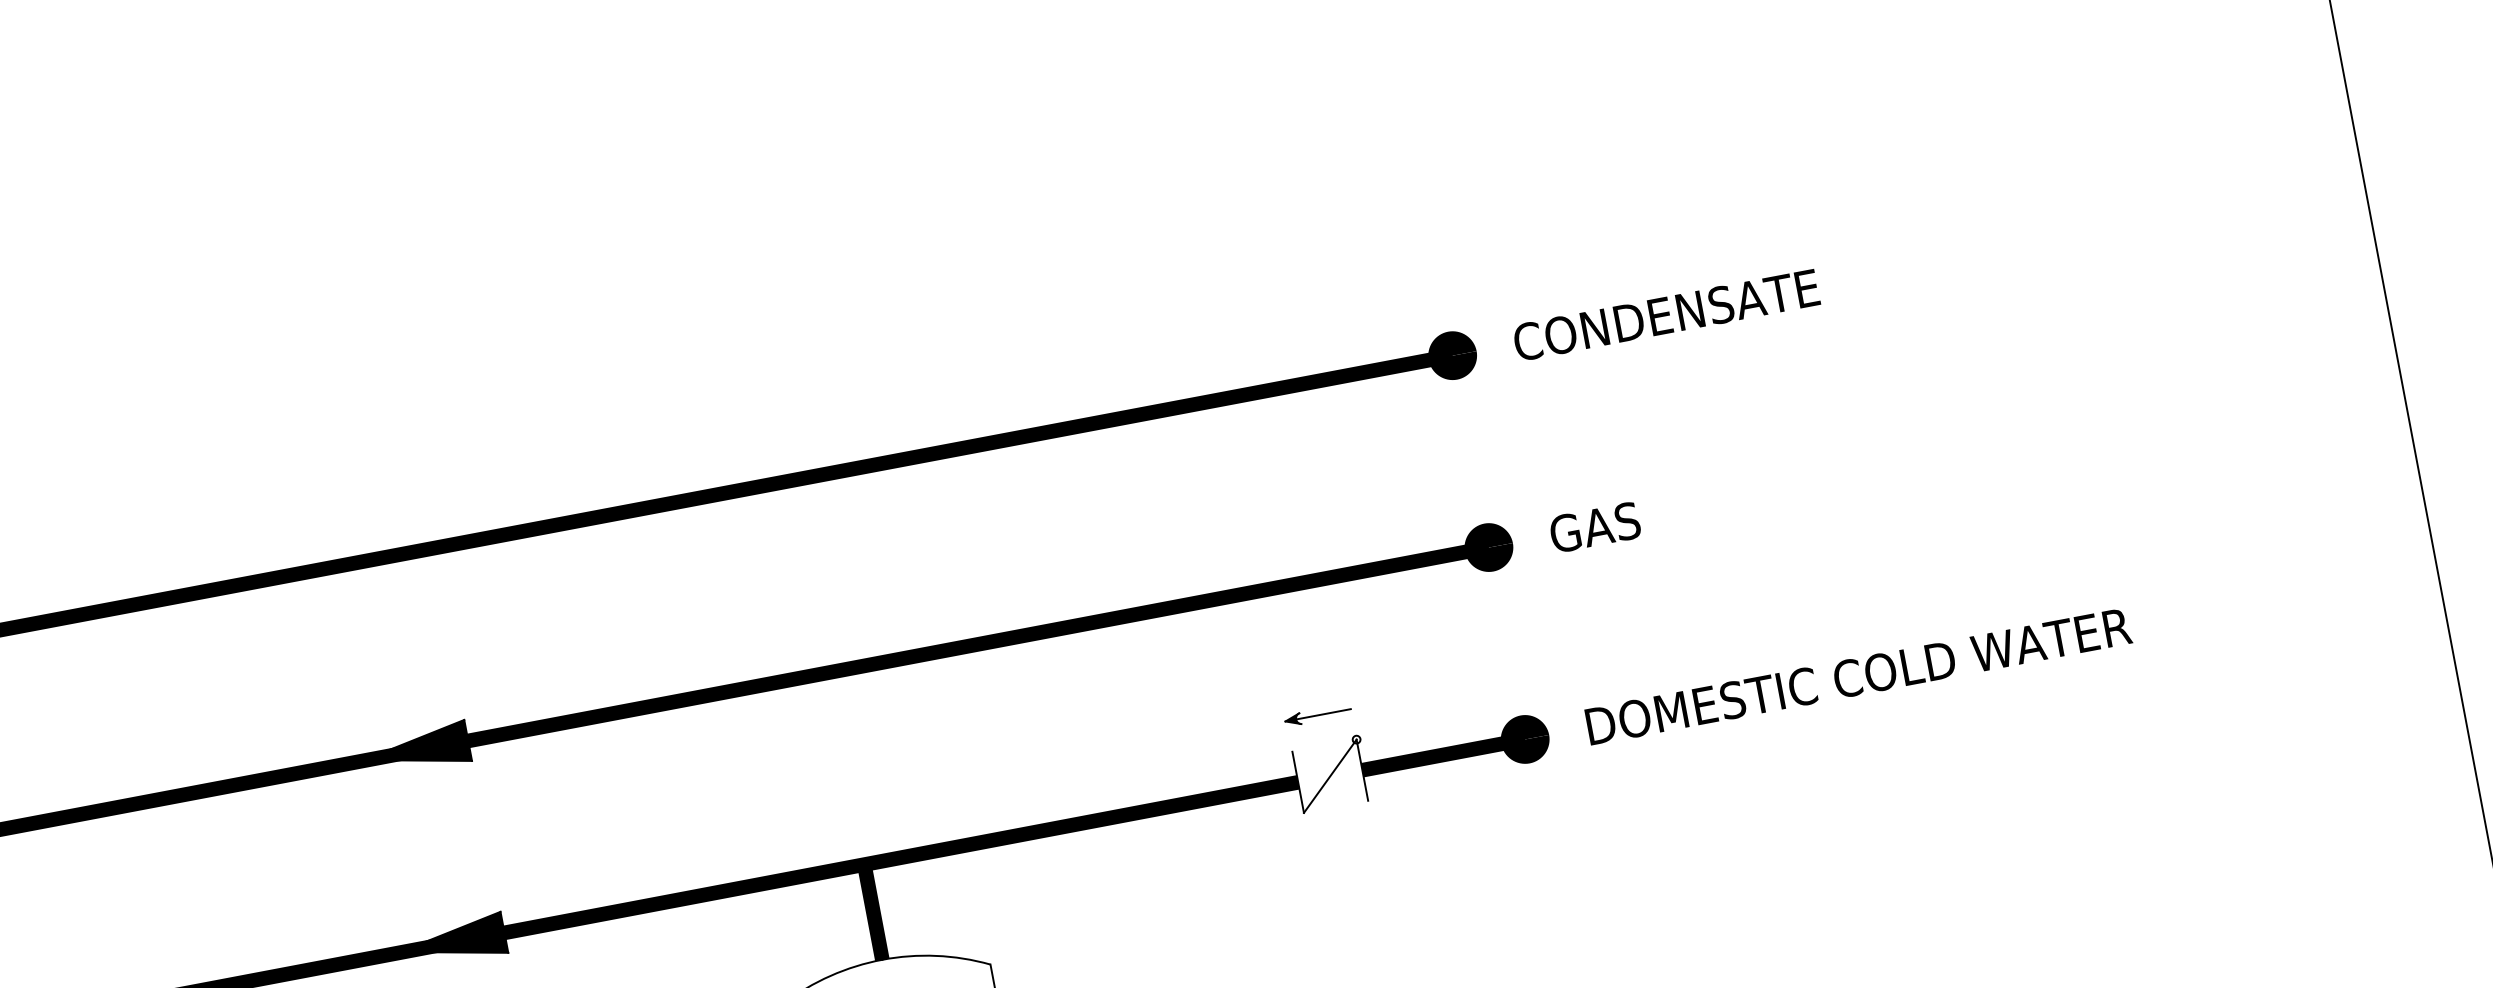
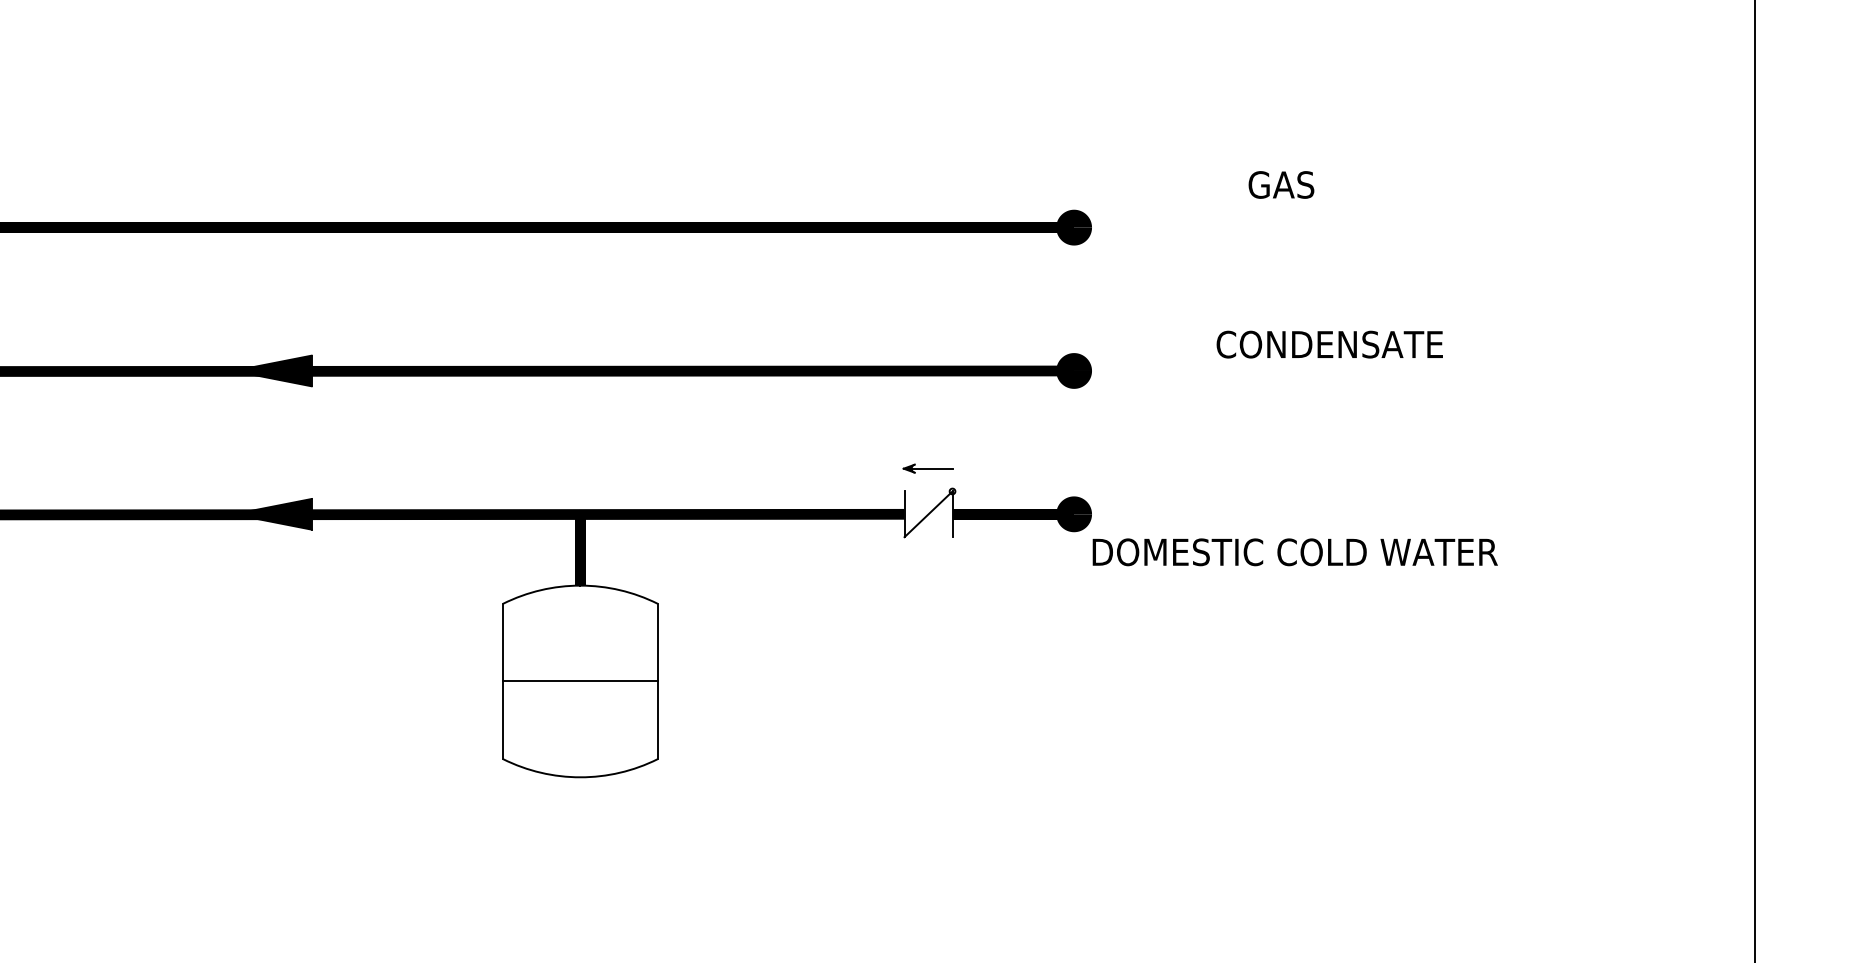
text: (1665, 315) -> (1329, 344), moved
text: (1595, 526) -> (1281, 184), moved
text: (1857, 676) -> (1294, 552), moved

